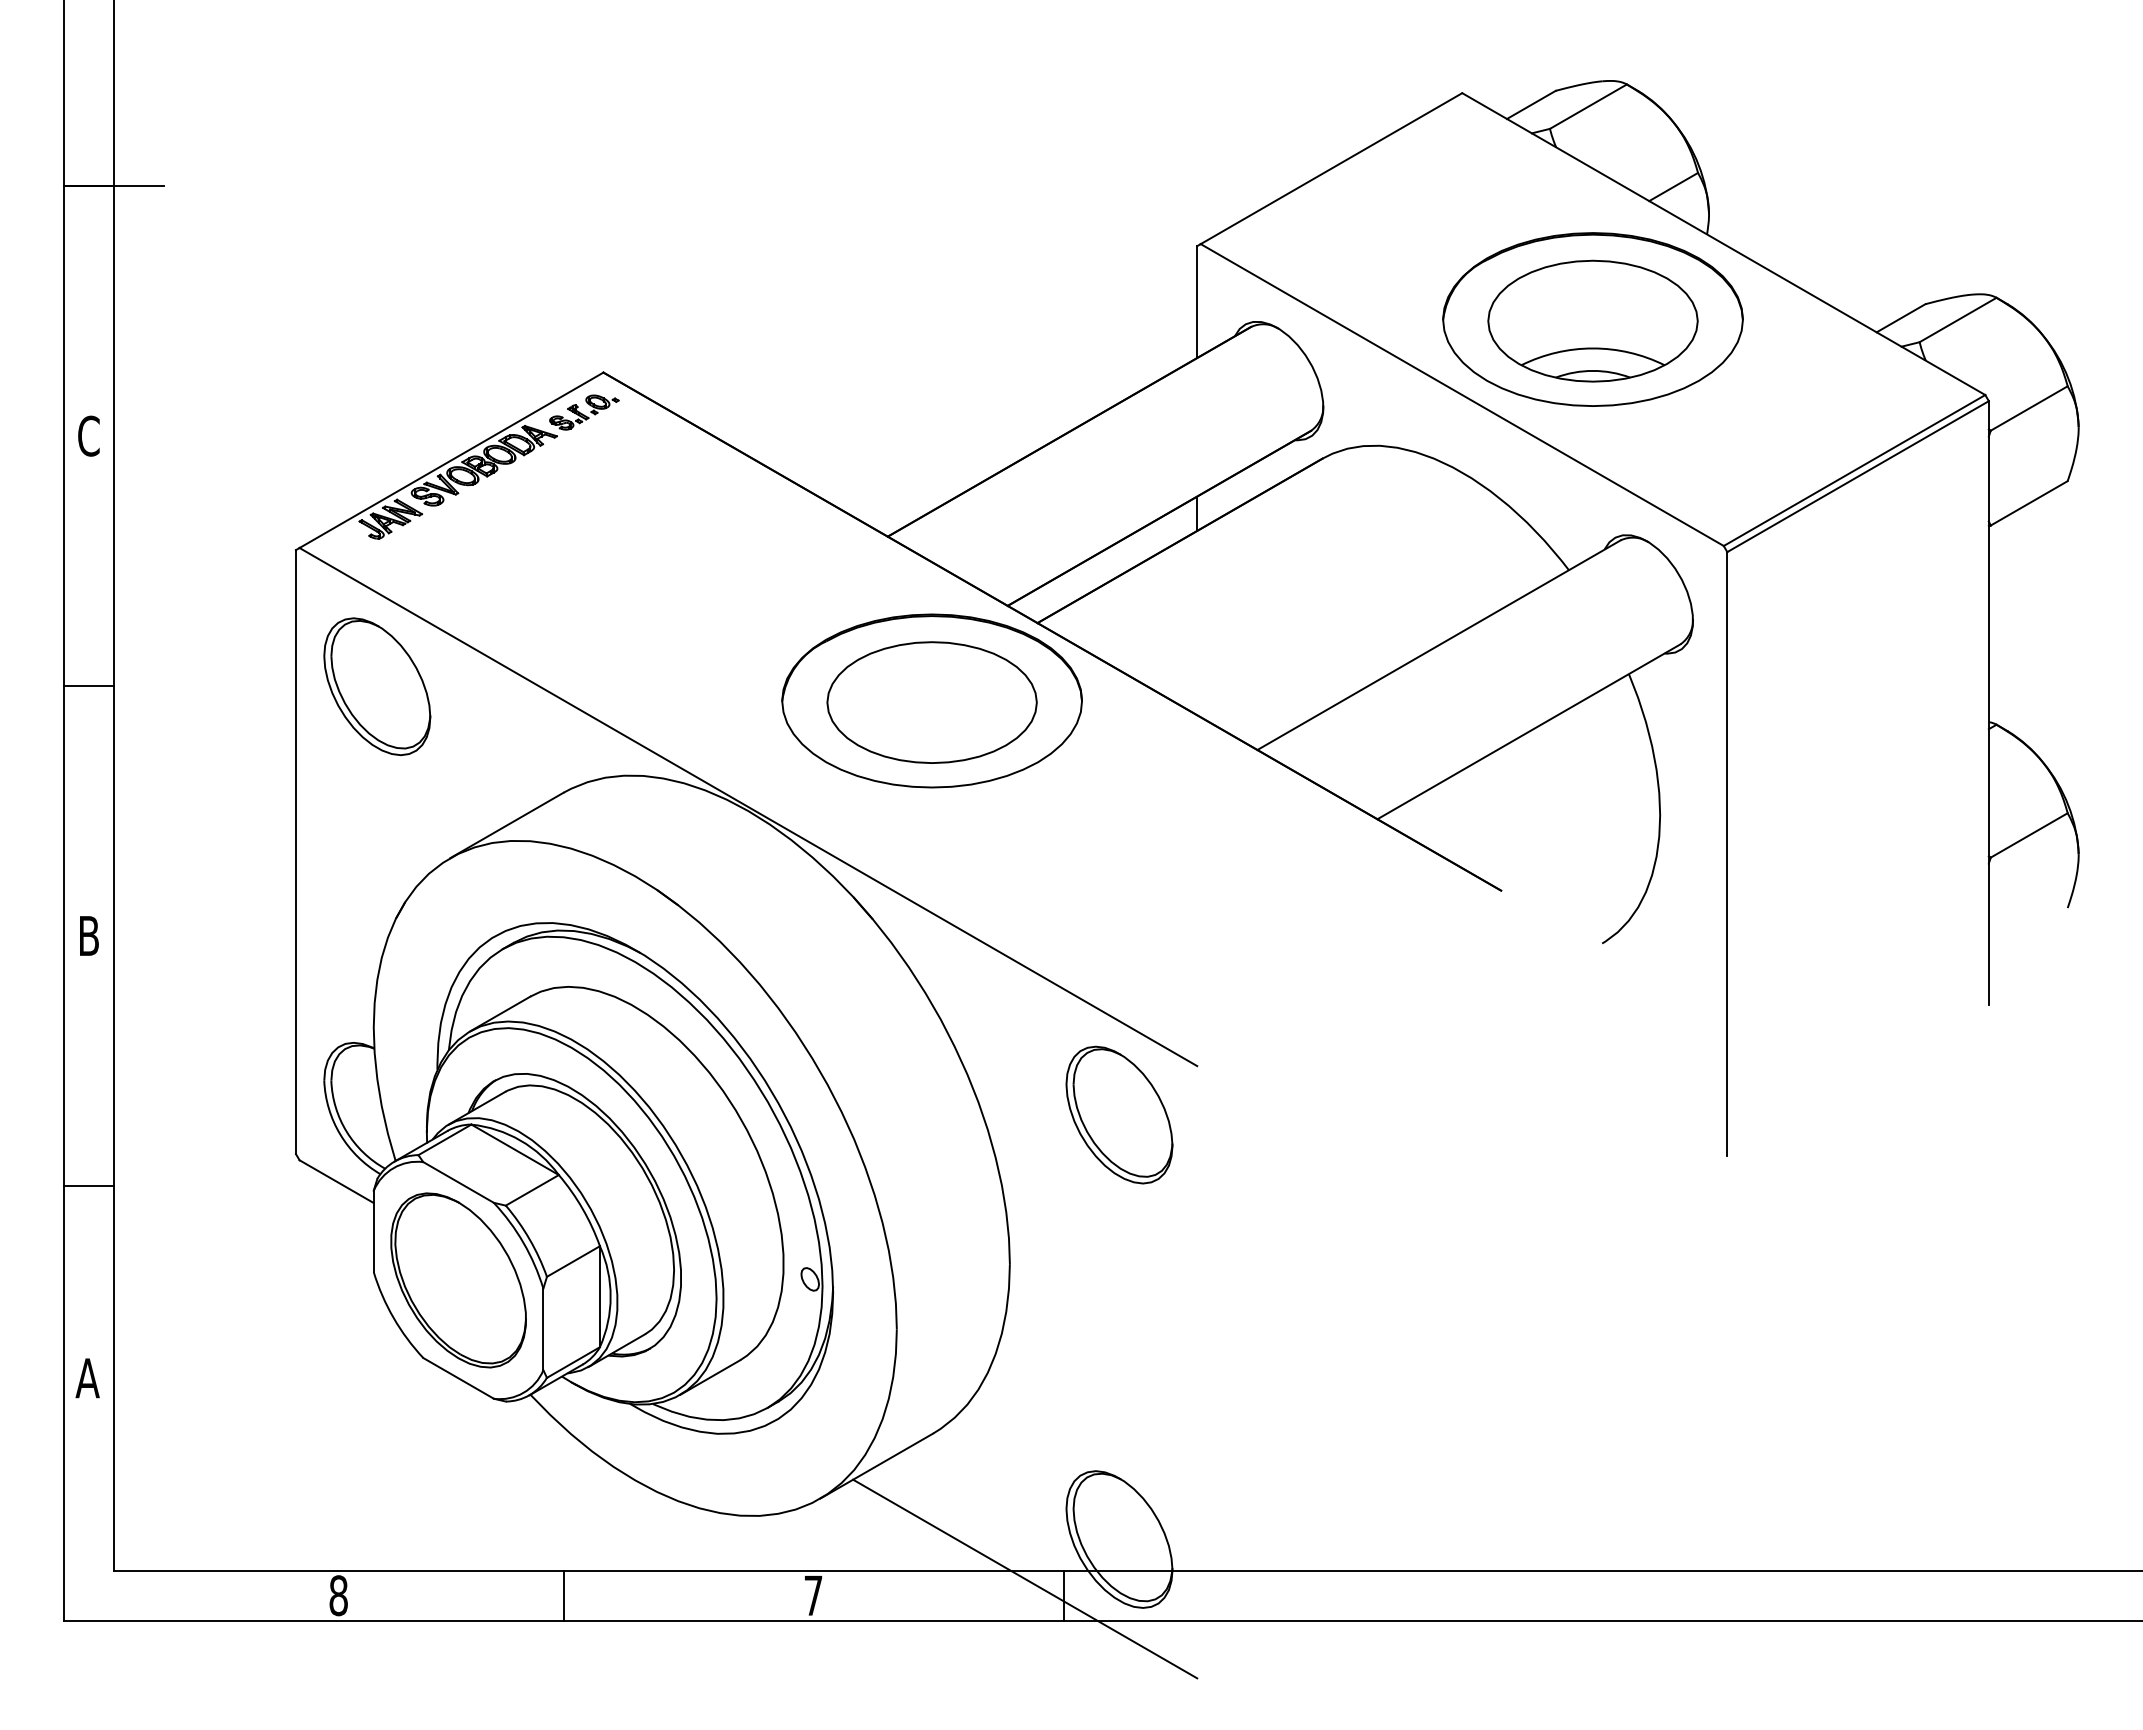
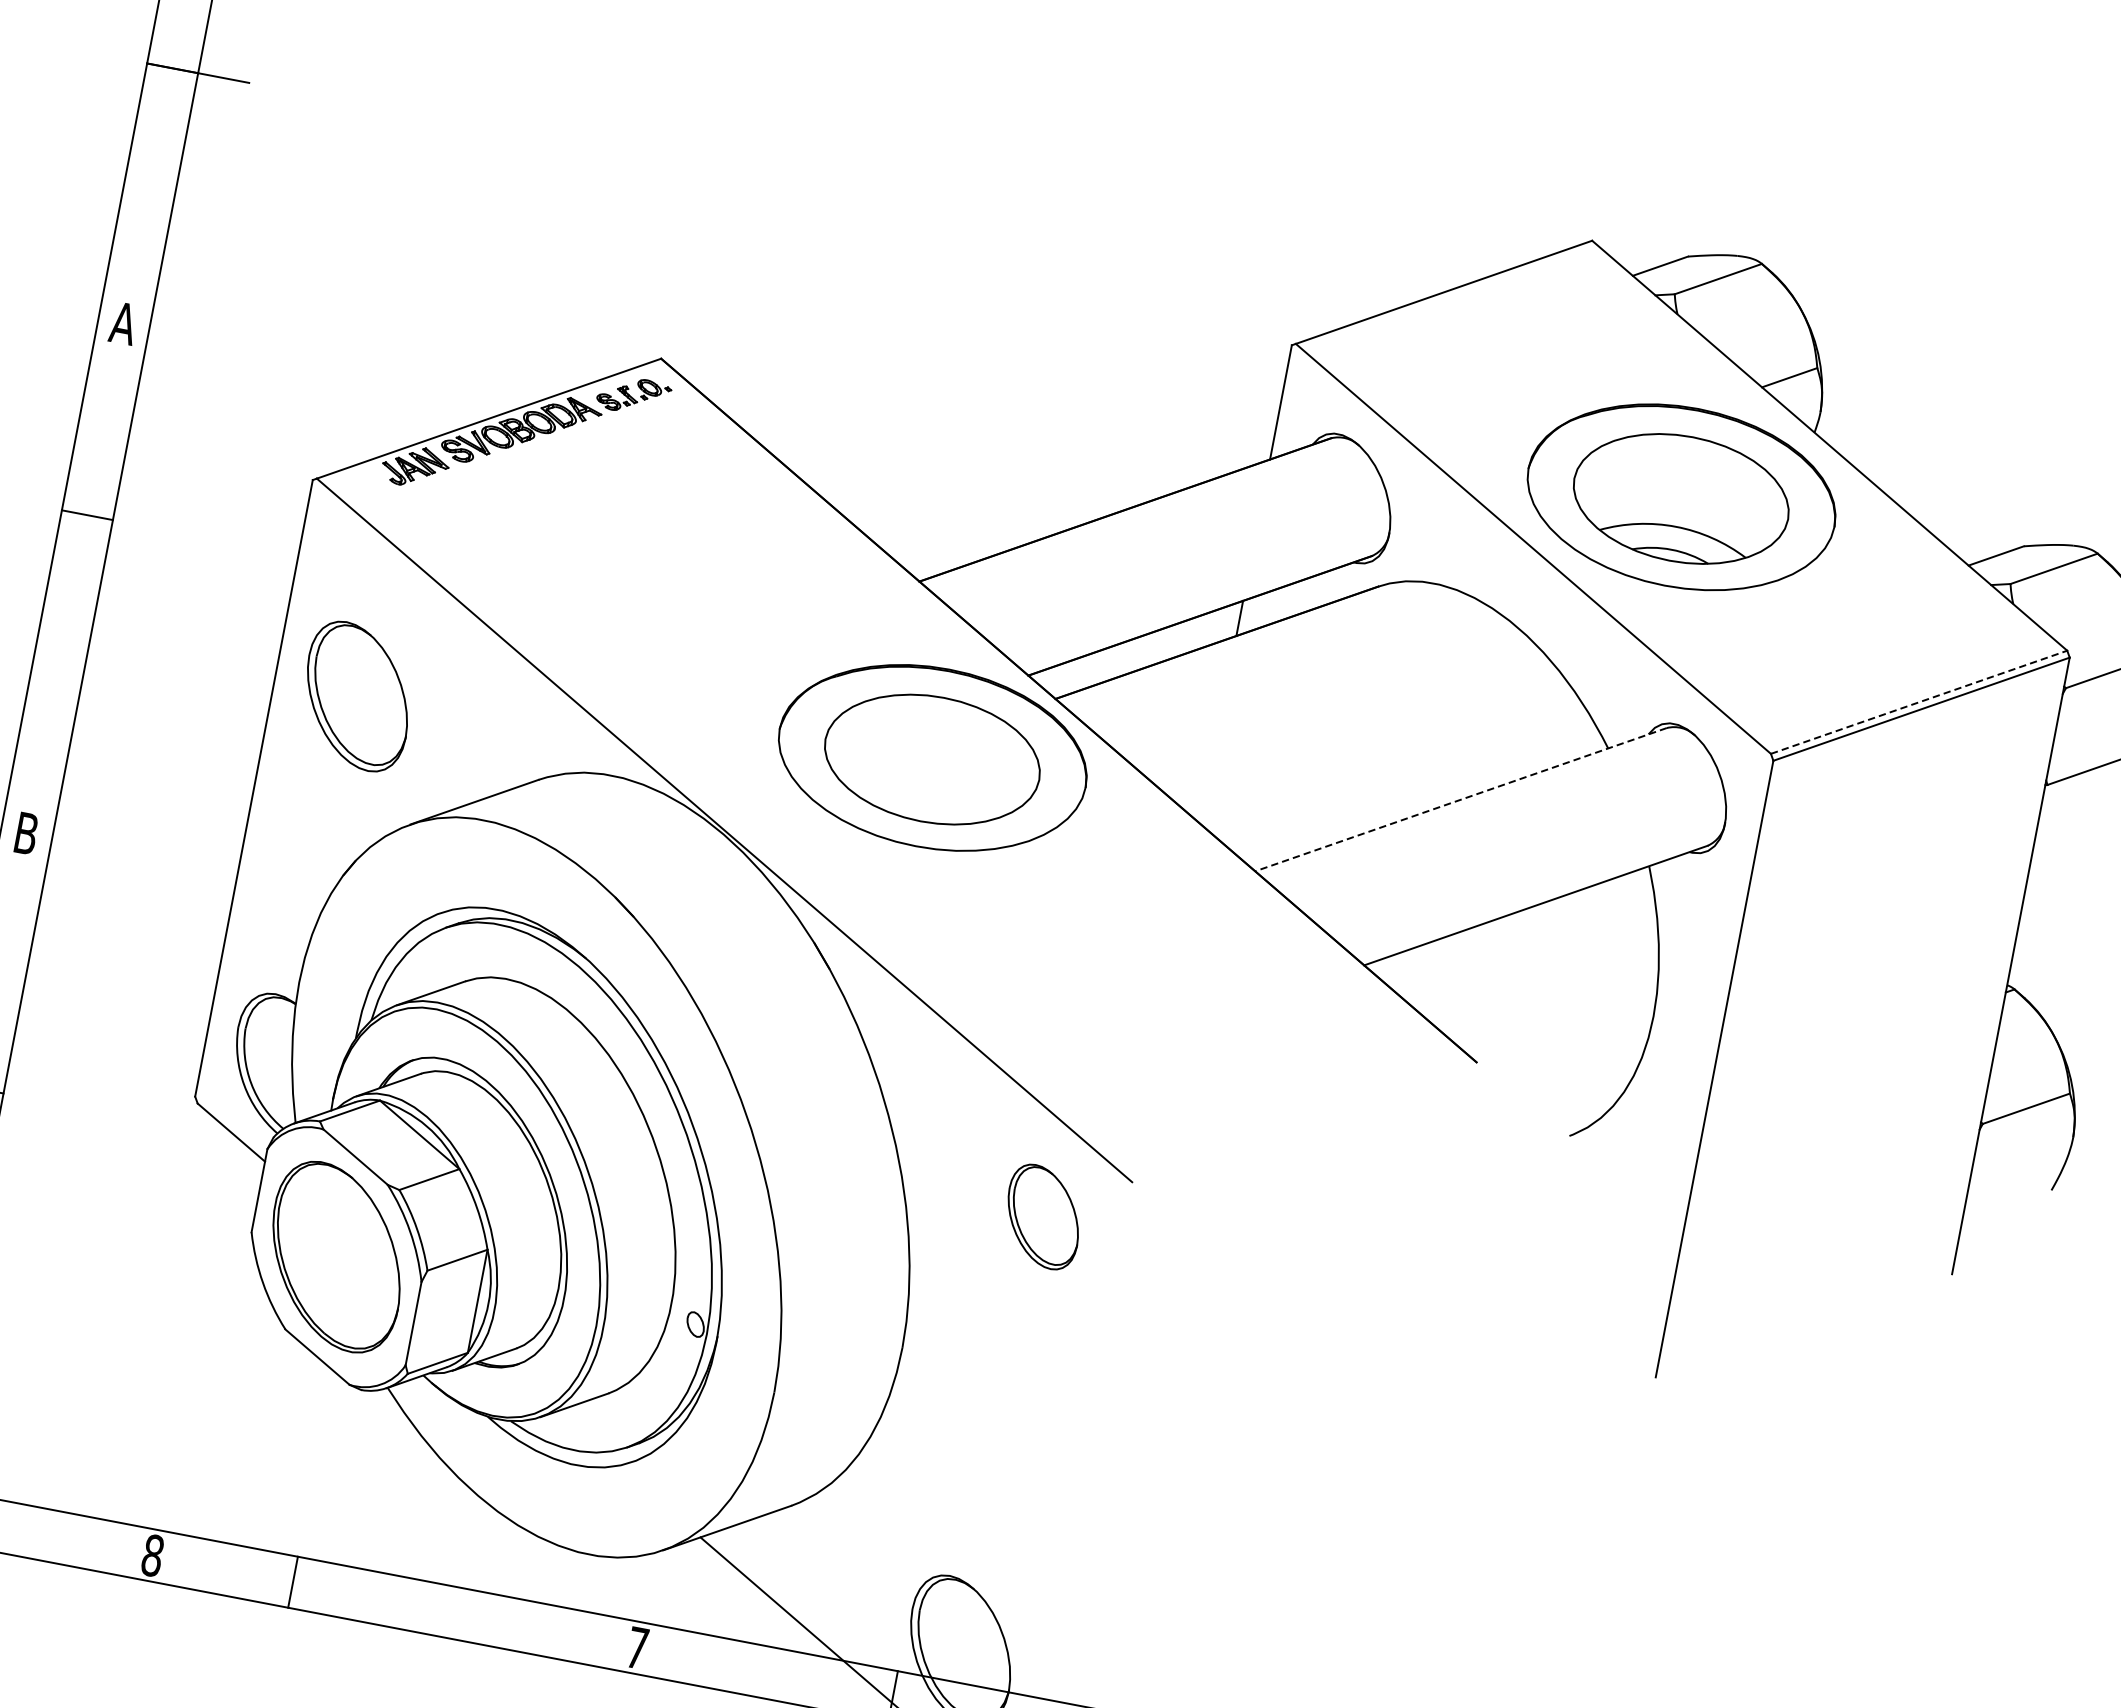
text: (88, 435) -> (123, 322), C -> A
line: (1854, 470) -> (1919, 702), solid -> dashed
line: (1439, 645) -> (1461, 800), solid -> dashed
line: (89, 685) -> (87, 514), moved
part: (377, 686) -> (357, 696), moved
part: (1119, 1114) -> (1043, 1216), size x0.7
line: (564, 1595) -> (293, 1582), moved

